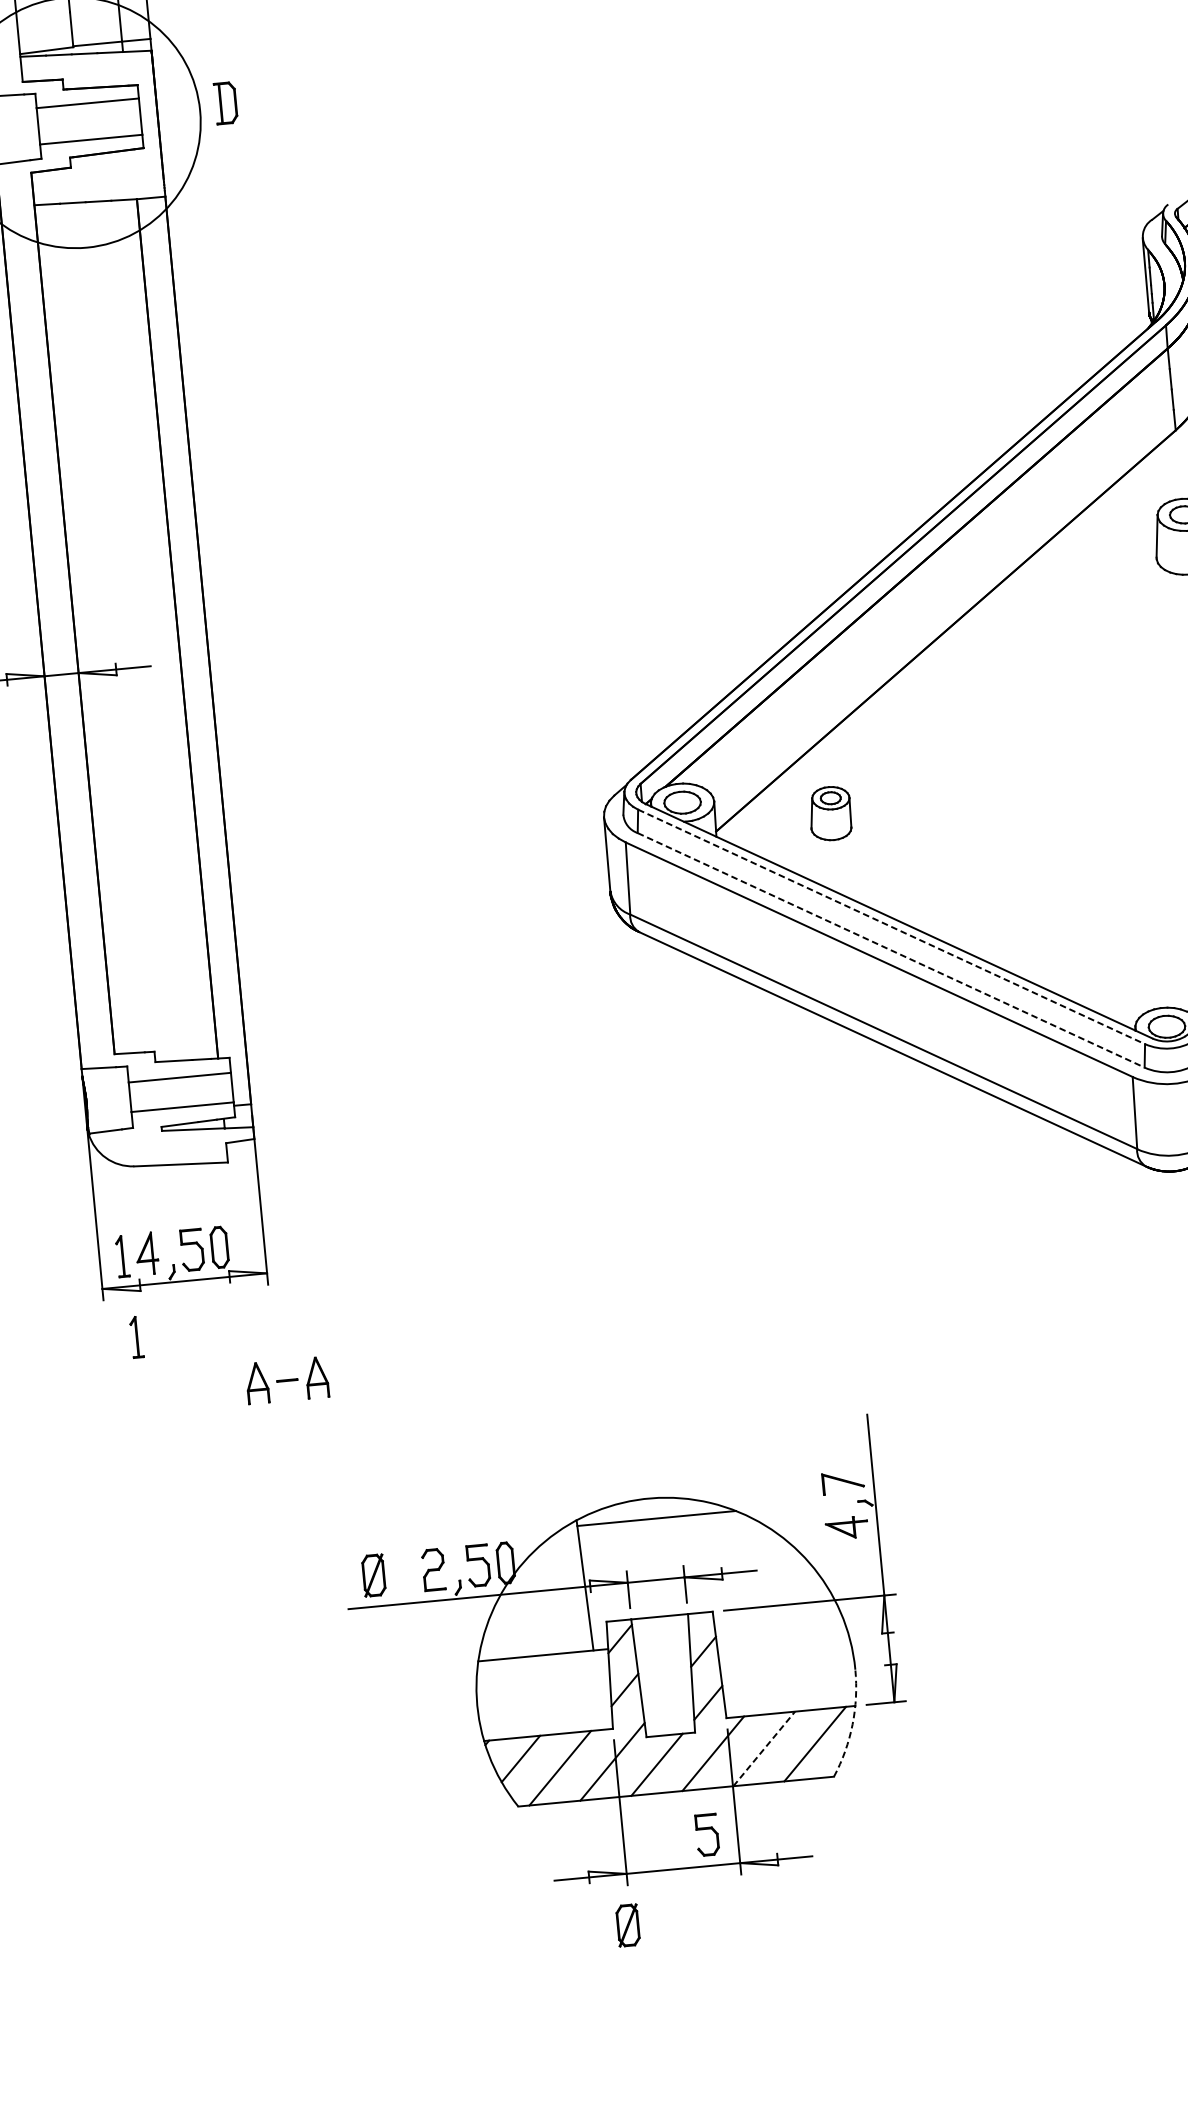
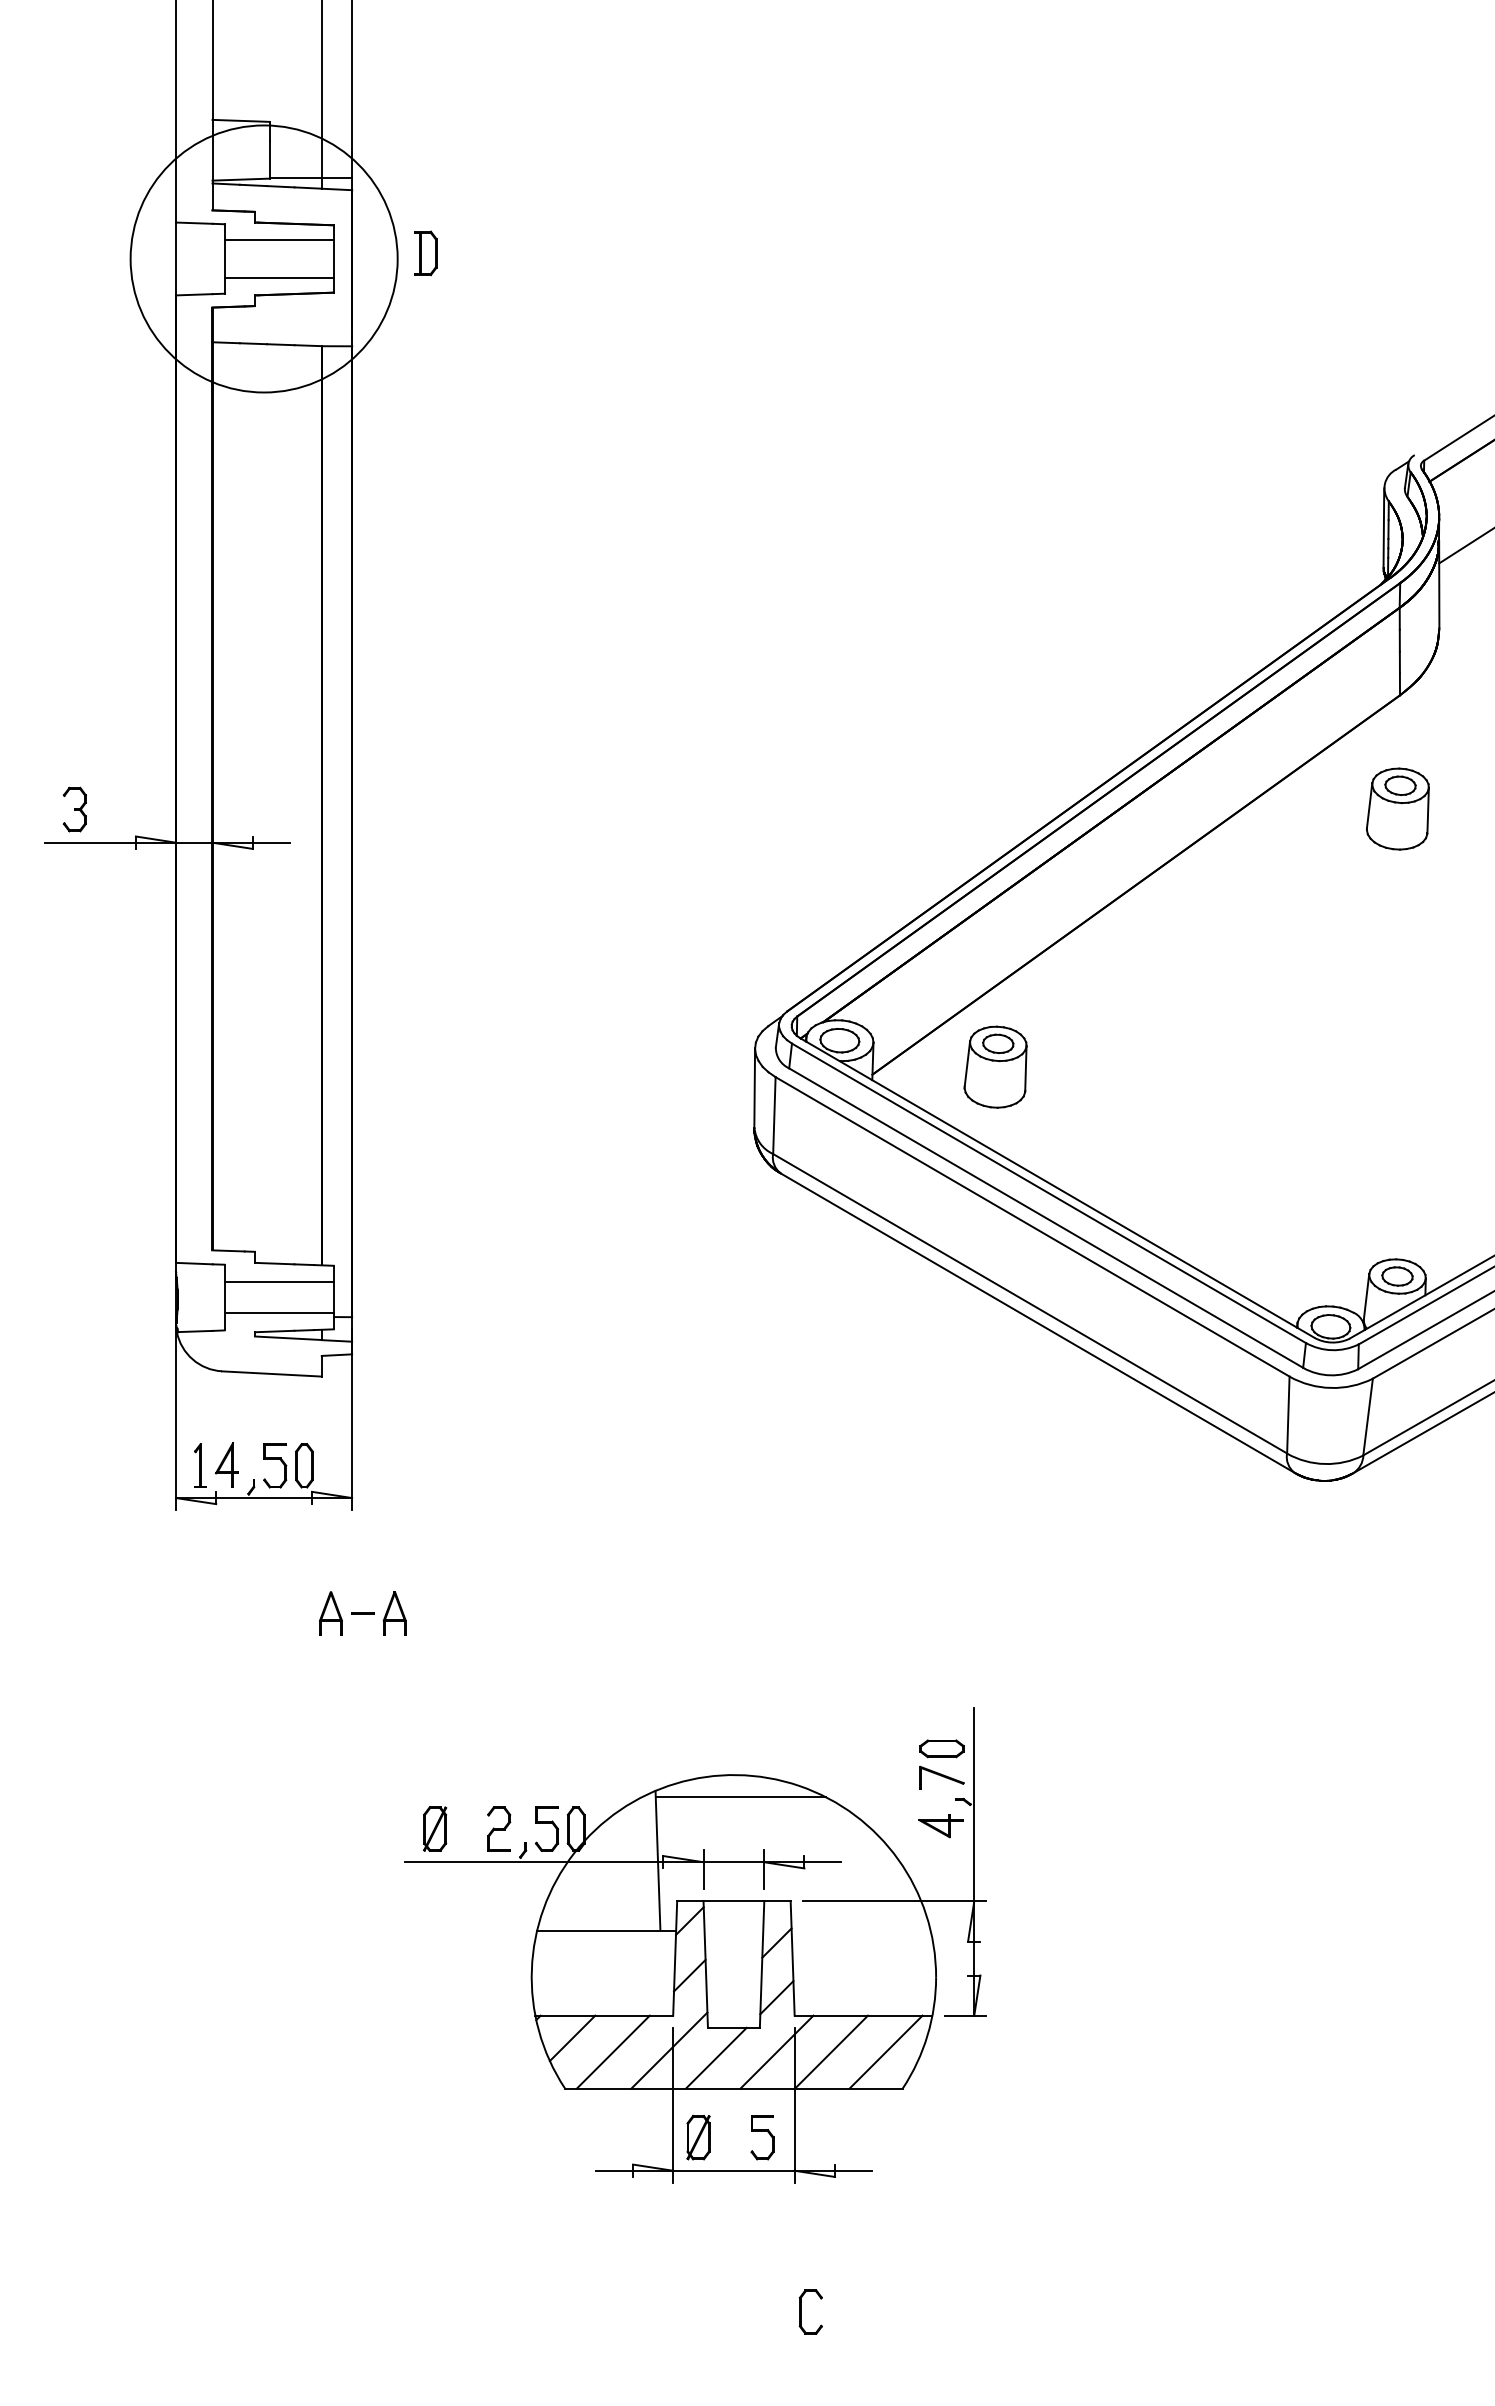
part: (830, 813) -> (995, 1066), size x1.43
line: (892, 927) -> (1049, 1193), dashed -> solid
line: (891, 950) -> (1046, 1218), dashed -> solid
part: (136, 1337) -> (207, 1552), removed
part: (840, 1455) -> (941, 1748), added
arc: (852, 1724) -> (927, 2035), dashed -> solid
line: (764, 1749) -> (831, 2052), dashed -> solid
part: (628, 1925) -> (698, 2137), moved
part: (759, 1994) -> (801, 2311), added

